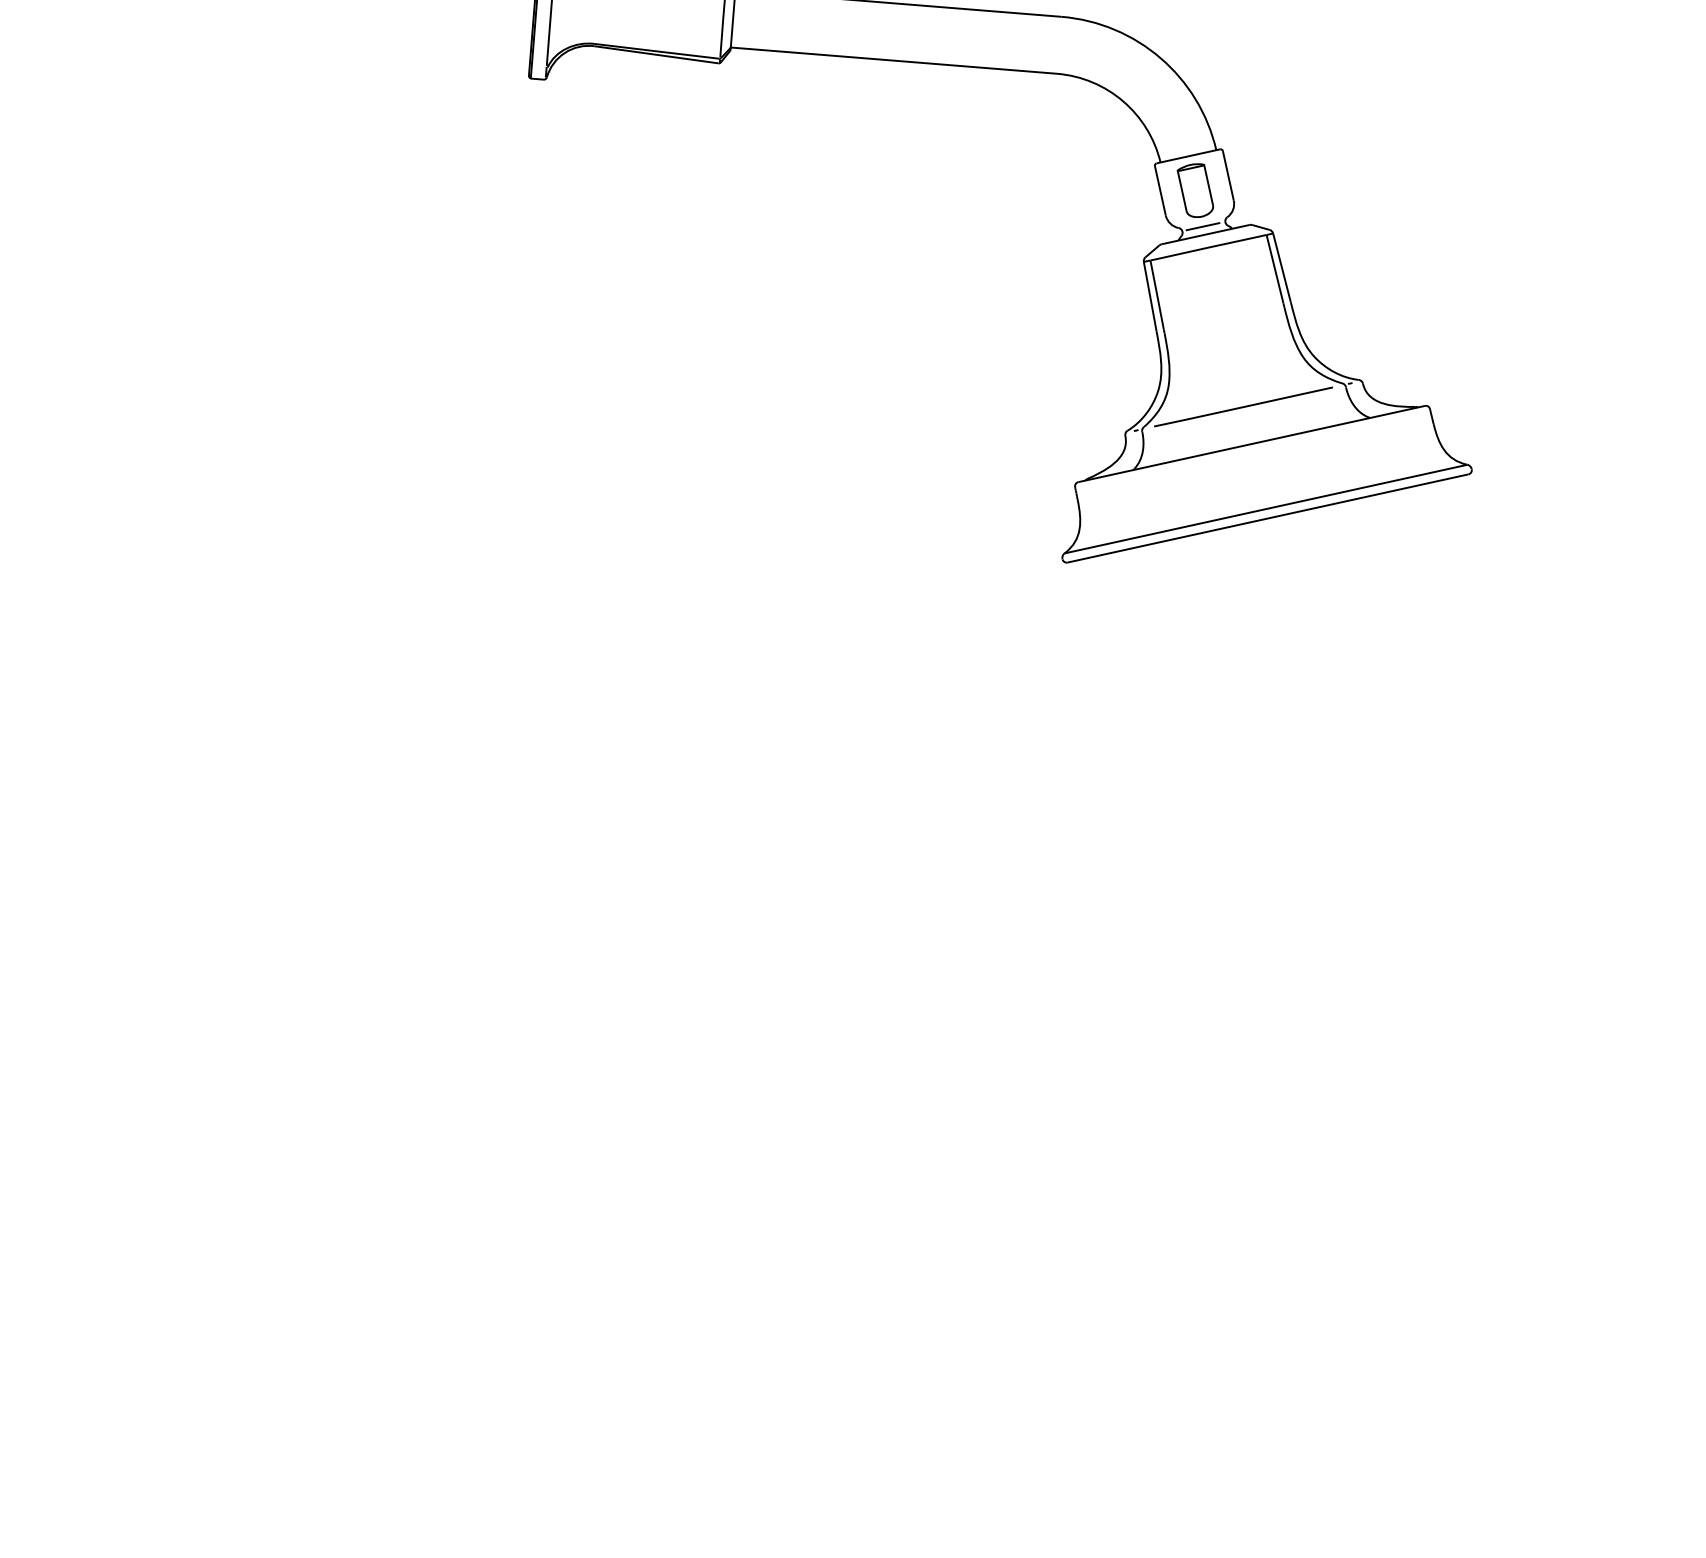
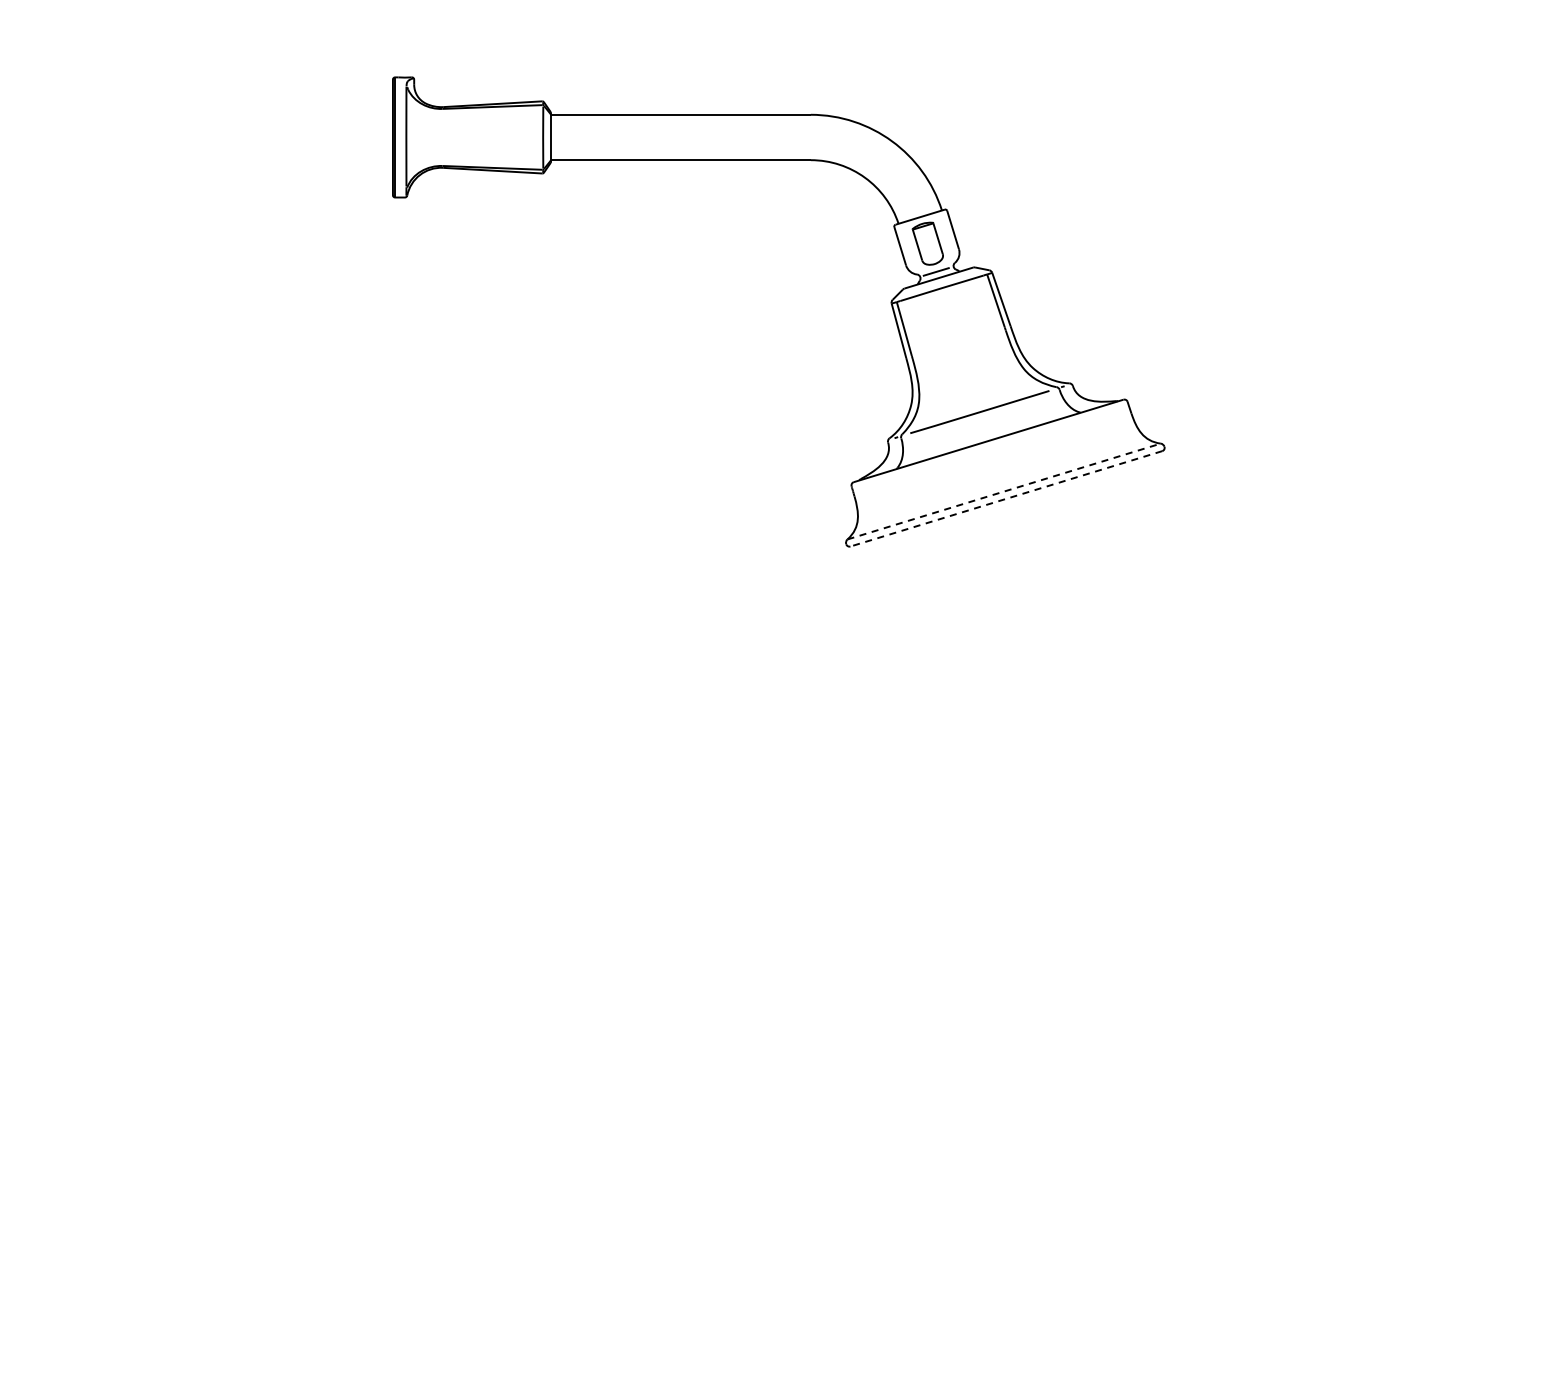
line: (1266, 509) -> (1004, 491), solid -> dashed
line: (1267, 517) -> (1005, 498), solid -> dashed

